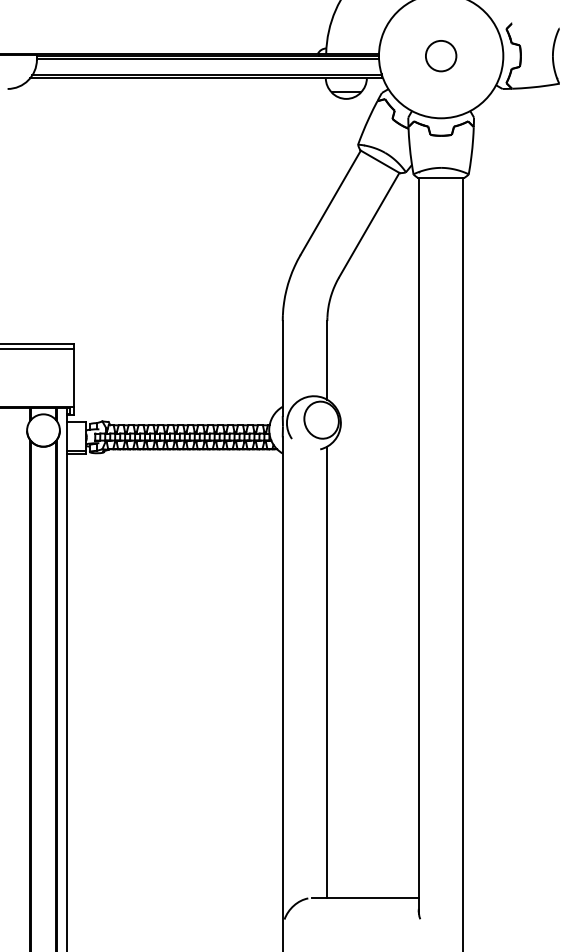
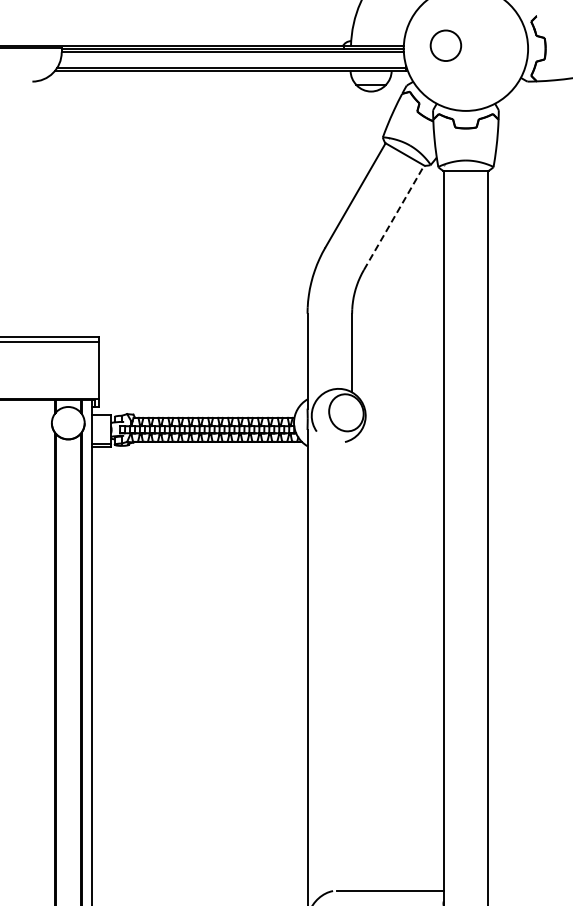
circle: (441, 56) -> (446, 46), moved
line: (369, 224) -> (394, 217), solid -> dashed
line: (327, 672) -> (352, 665), removed

